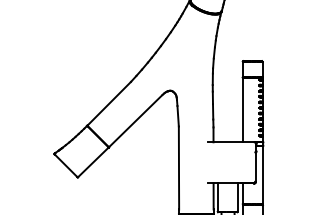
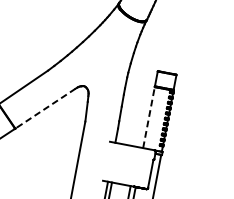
line: (242, 109) -> (148, 116), solid -> dashed
line: (135, 121) -> (45, 108), solid -> dashed

